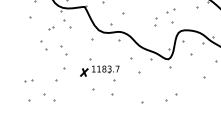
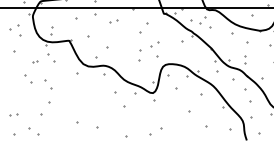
part: (155, 21) -> (140, 55), size x1.6
part: (98, 69) -> (83, 103), removed

